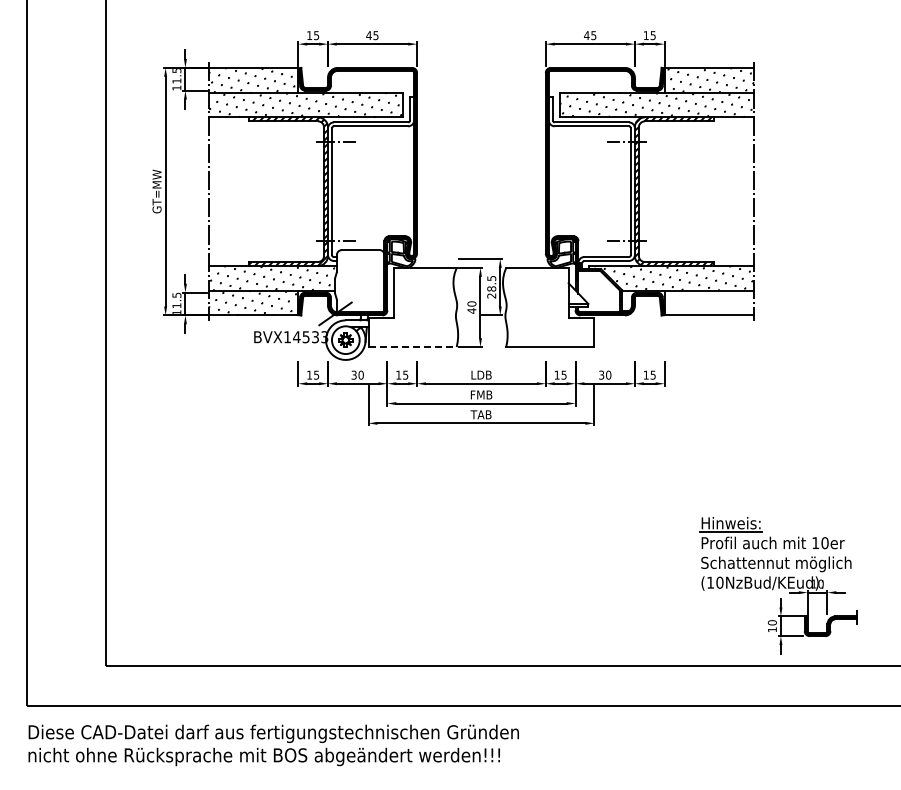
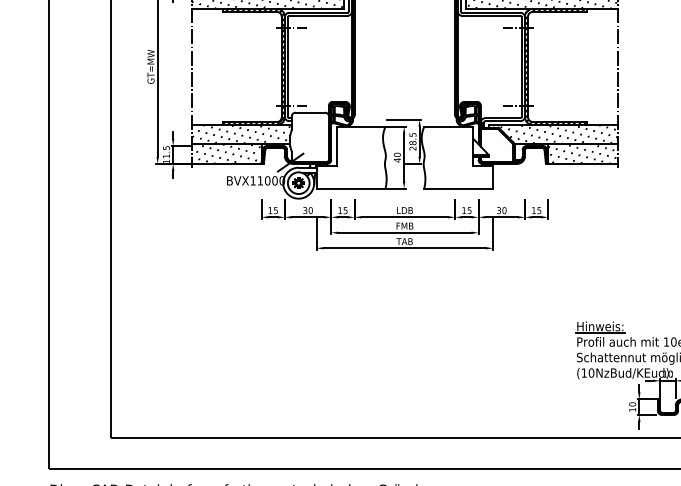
hatch: (708, 302) -> (582, 153), added
text: (310, 337) -> (271, 181), BVX14533 -> BVX11000
line: (413, 347) -> (351, 188), dashed -> solid

